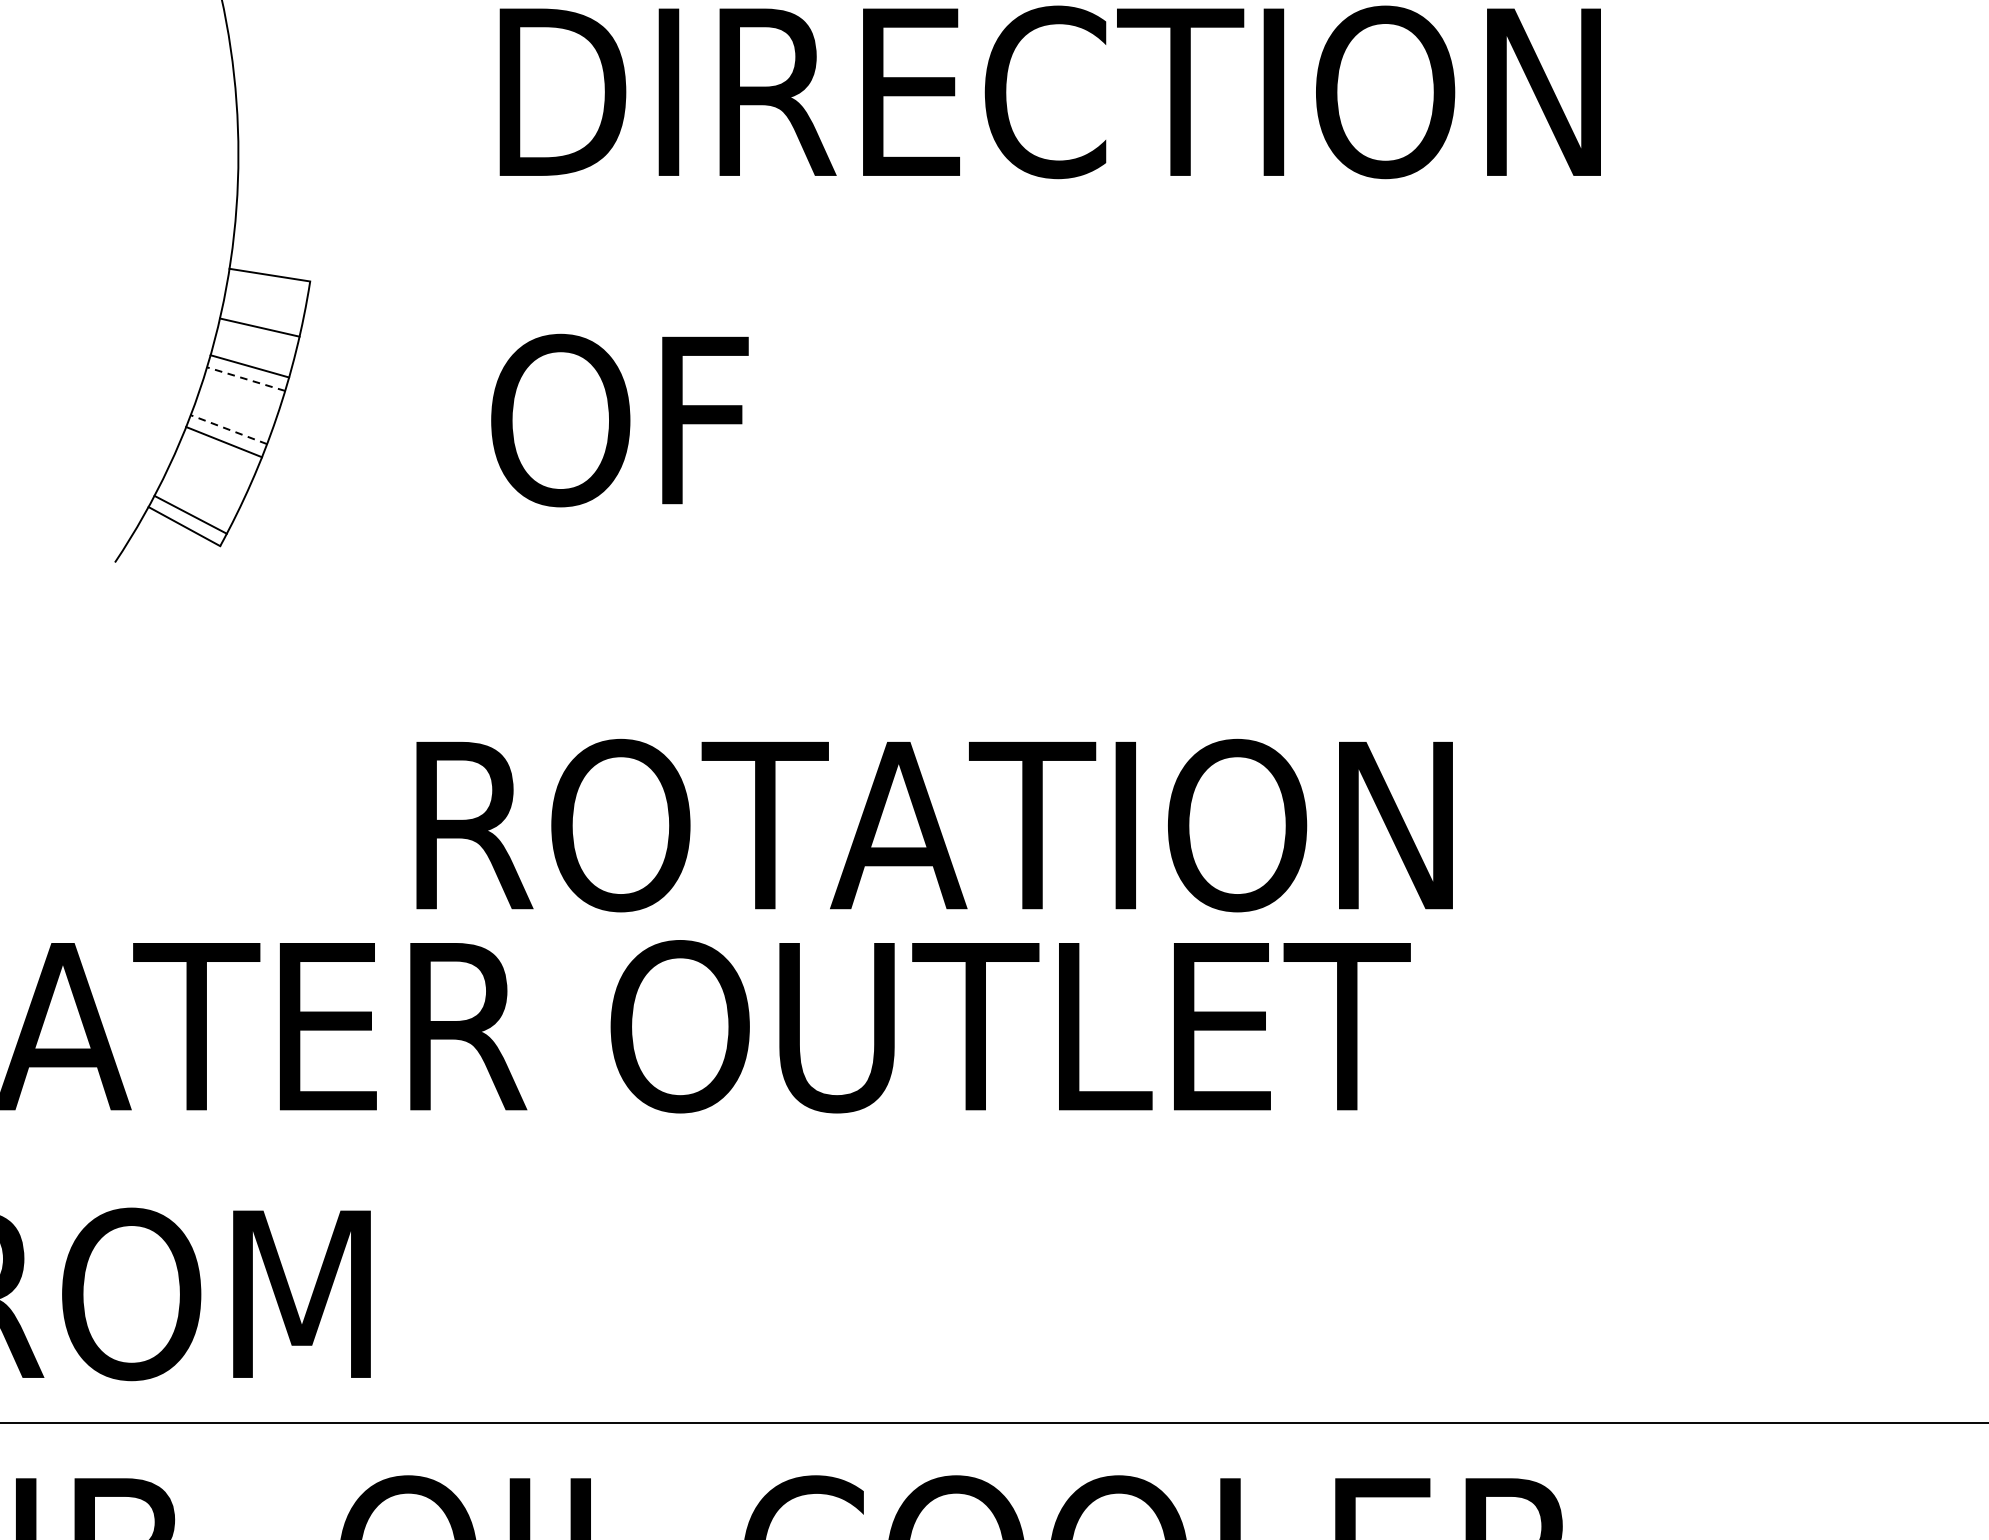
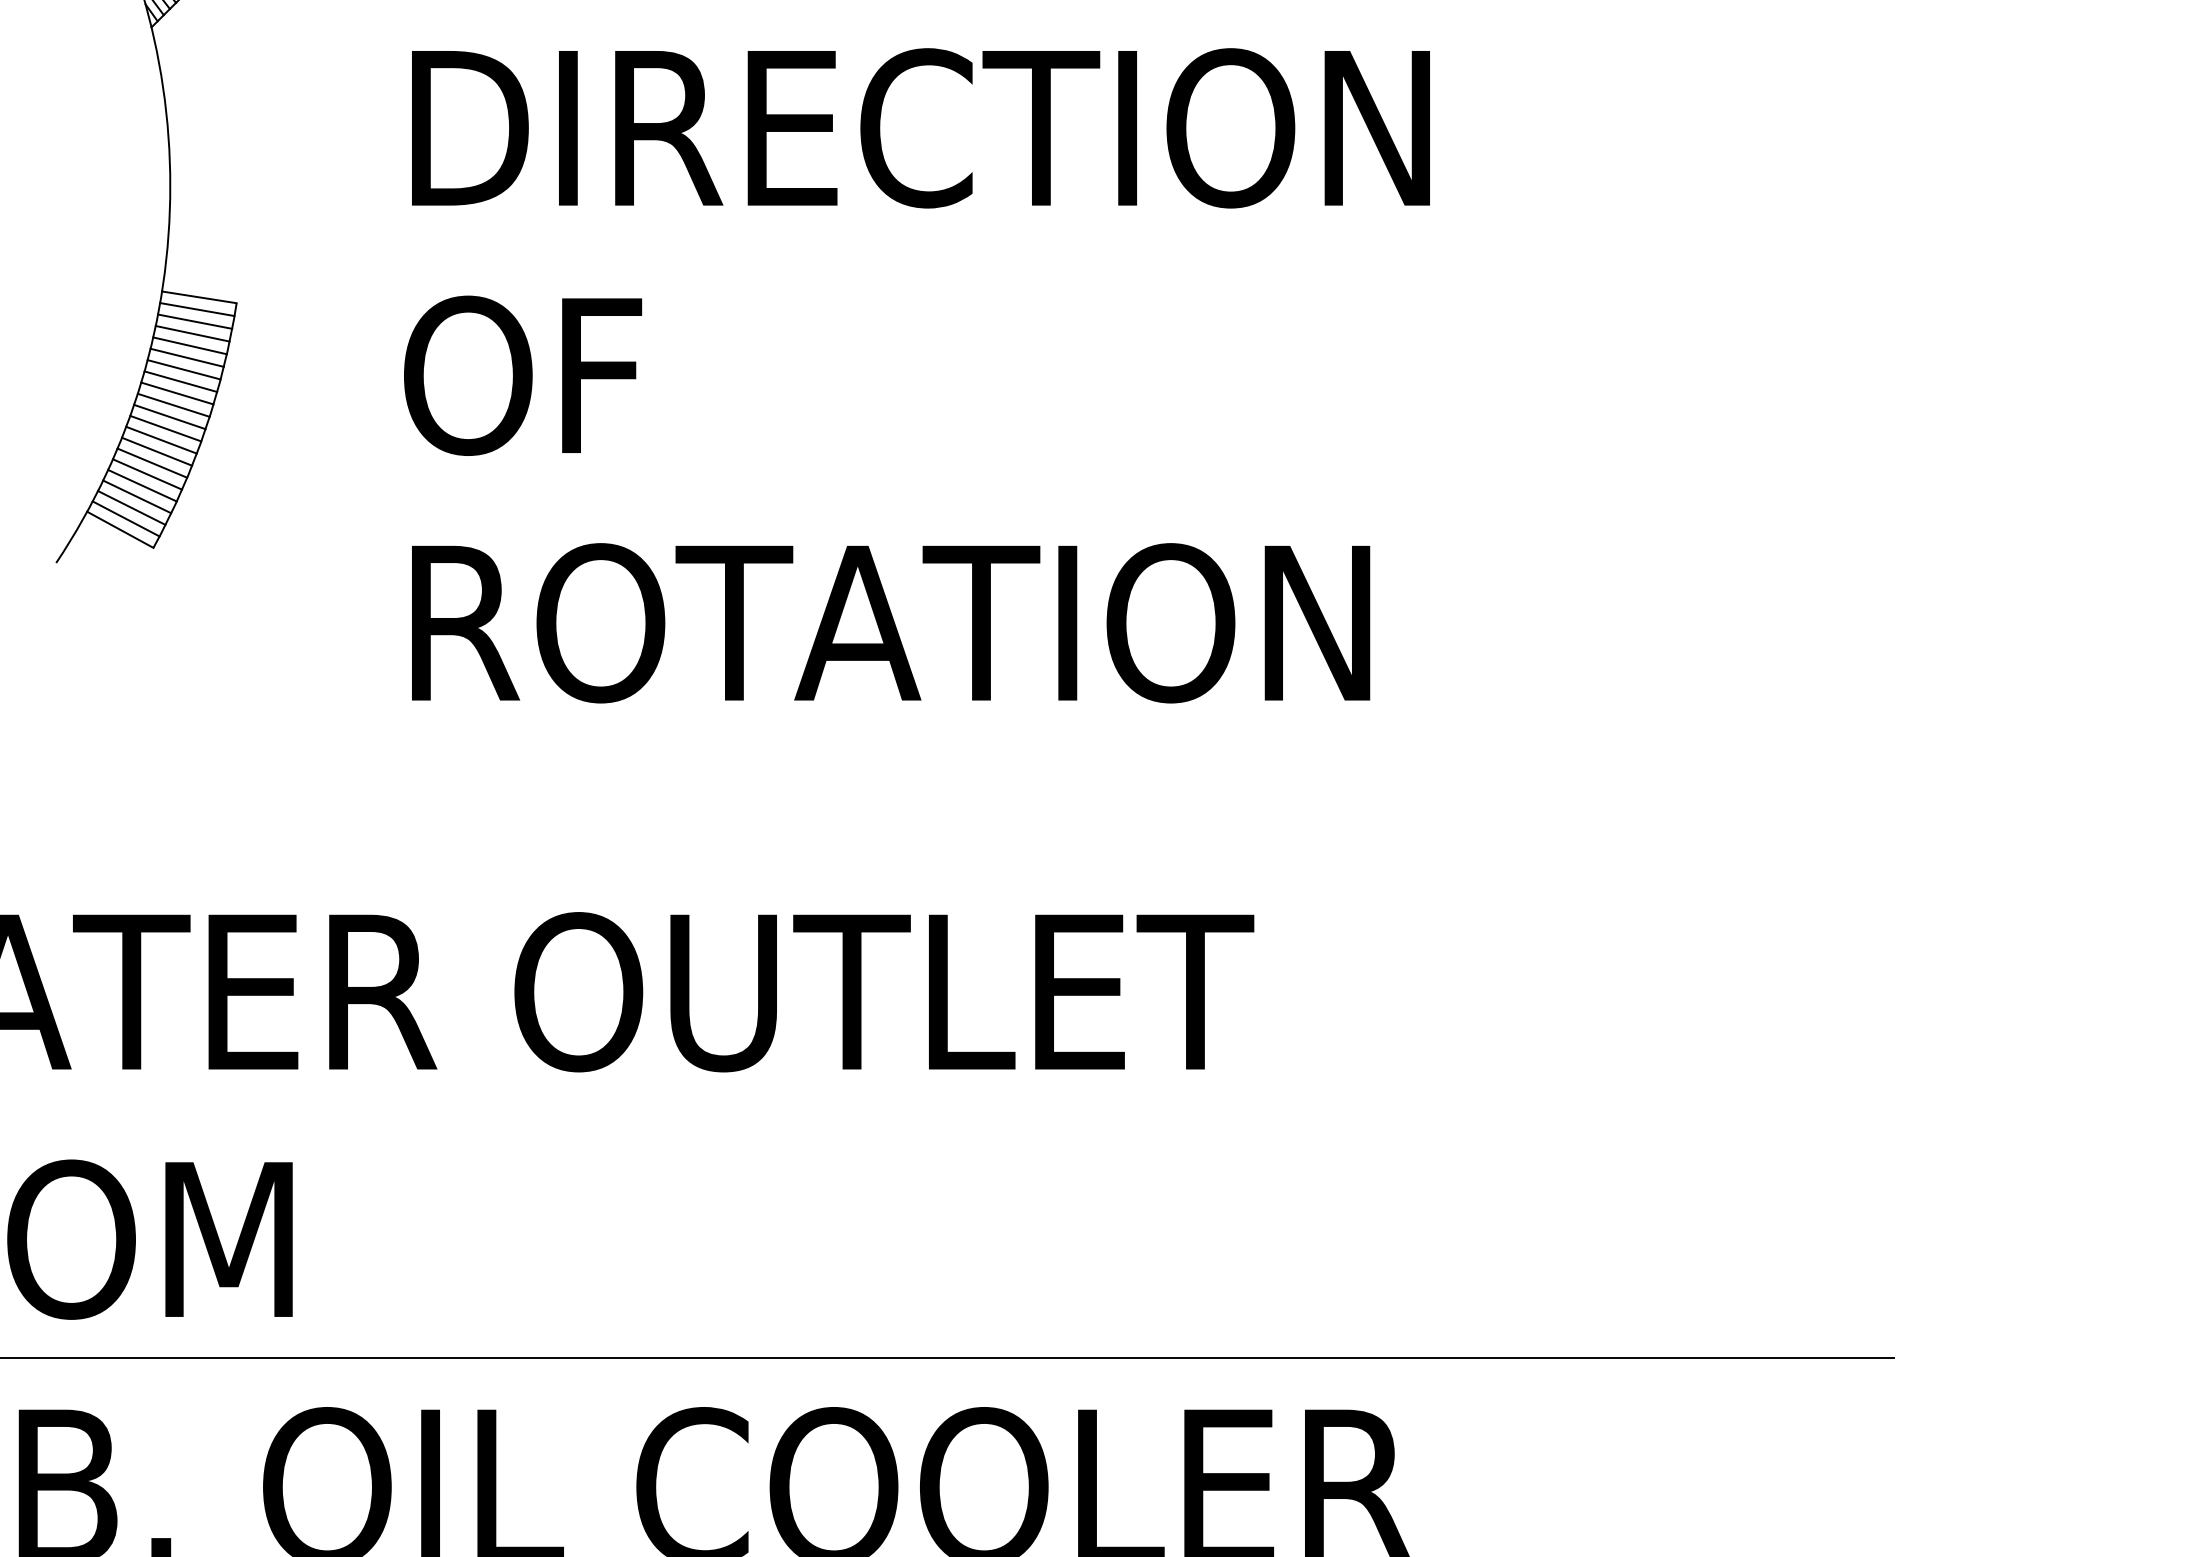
line: (267, 288) -> (197, 309), added
line: (265, 301) -> (195, 321), added
line: (262, 314) -> (192, 333), added
line: (255, 340) -> (186, 357), added
line: (252, 353) -> (183, 369), added
line: (246, 379) -> (177, 393), dashed -> solid
line: (241, 391) -> (173, 404), added
line: (237, 404) -> (169, 416), added
line: (233, 416) -> (165, 428), added
text: (620, 420) -> (523, 375), moved
line: (228, 429) -> (161, 440), dashed -> solid
line: (219, 453) -> (152, 462), added
line: (213, 466) -> (147, 474), added
line: (208, 478) -> (142, 485), added
line: (202, 490) -> (137, 496), added
line: (196, 502) -> (131, 507), added
text: (935, 825) -> (891, 623), moved

